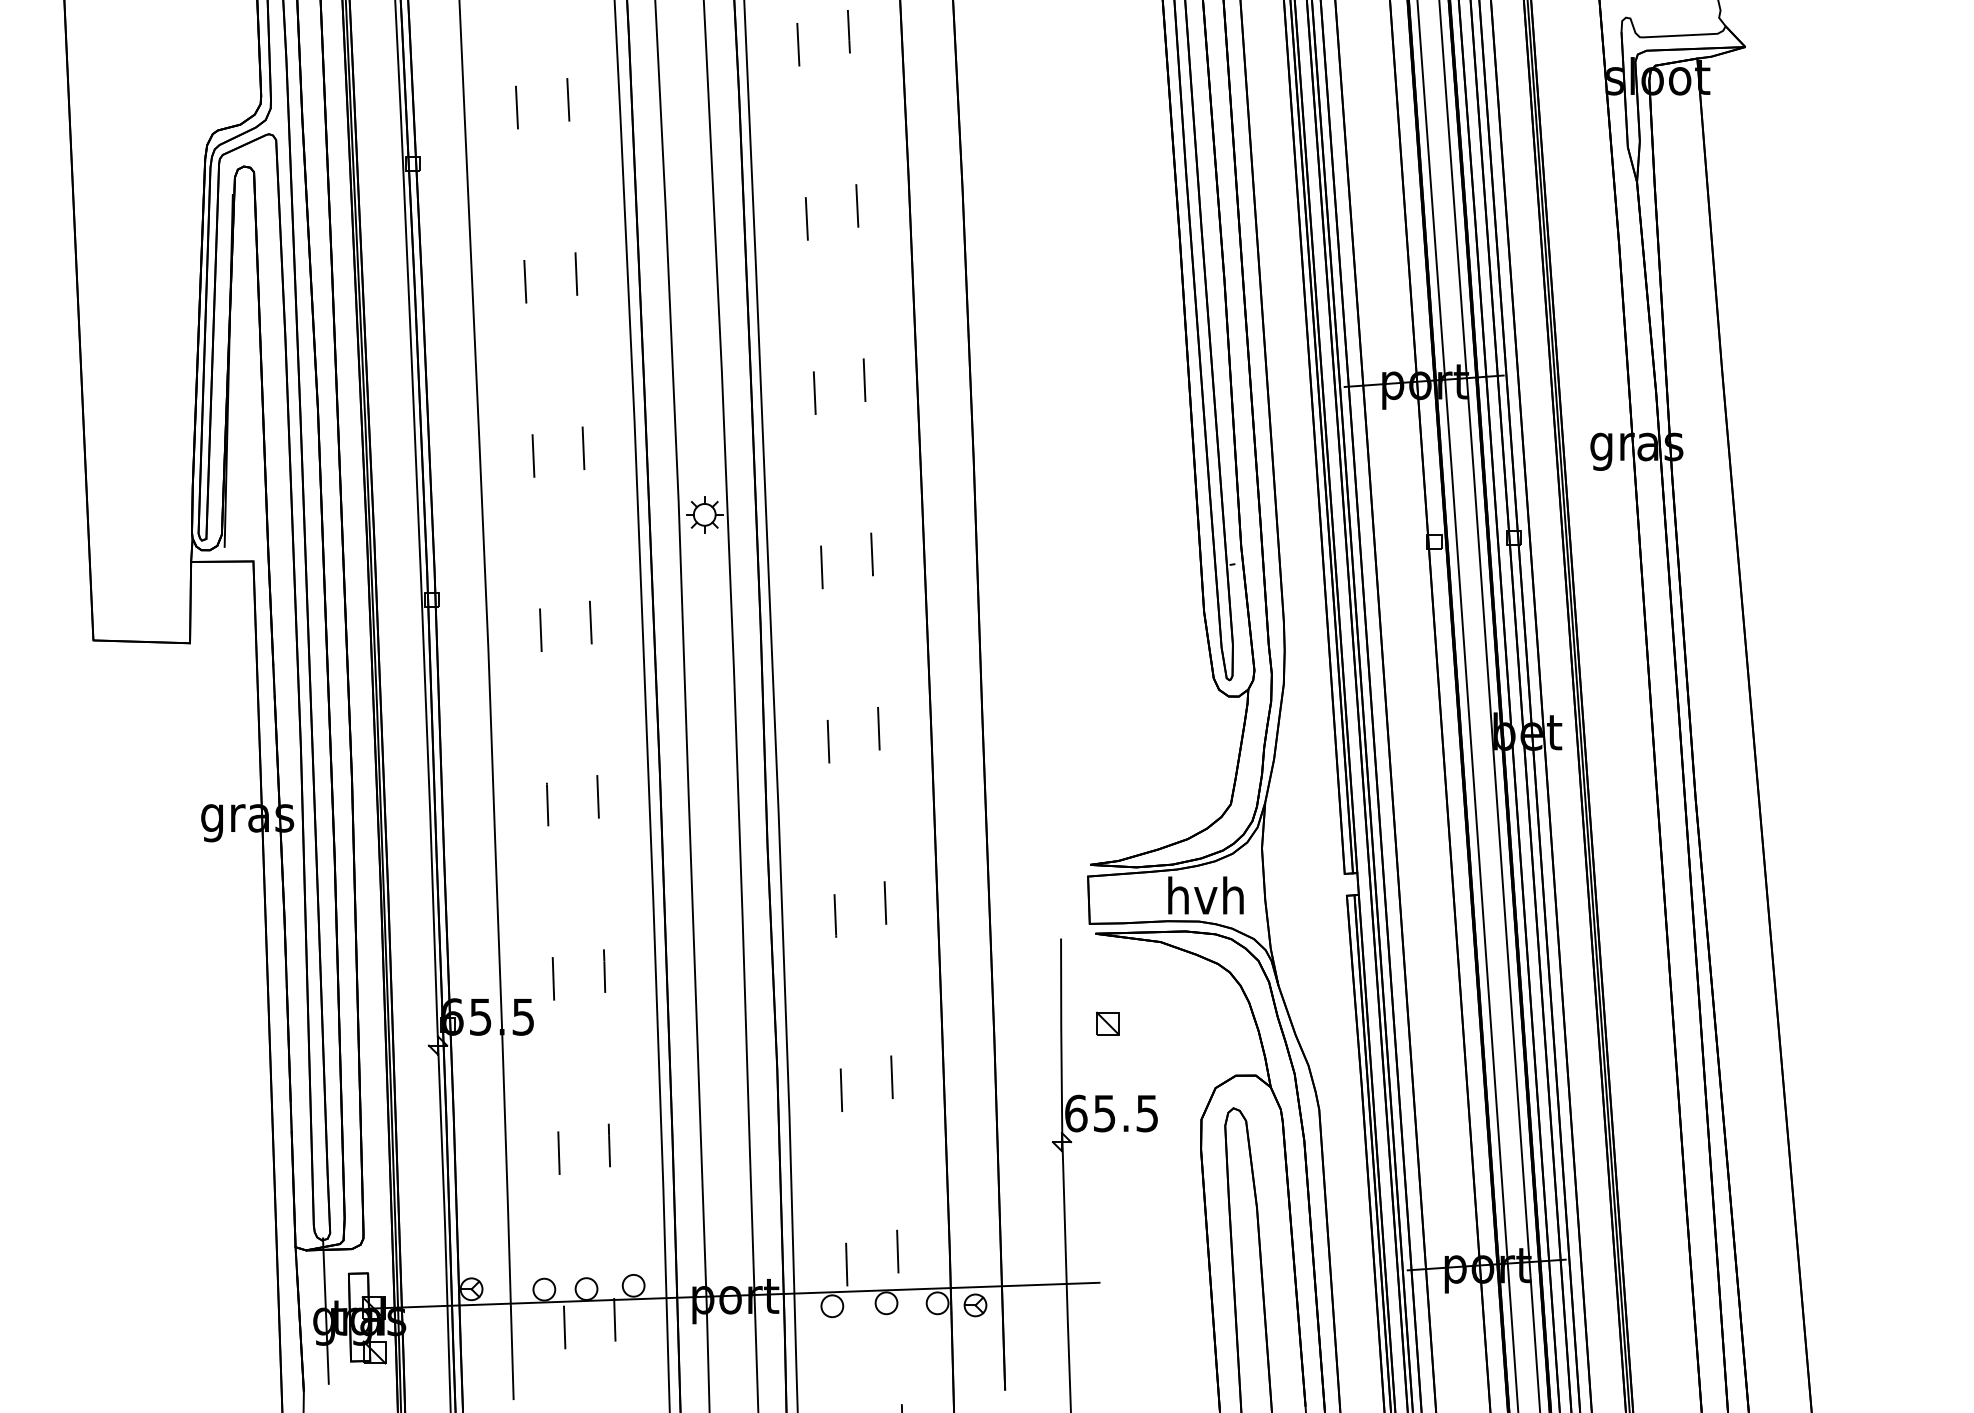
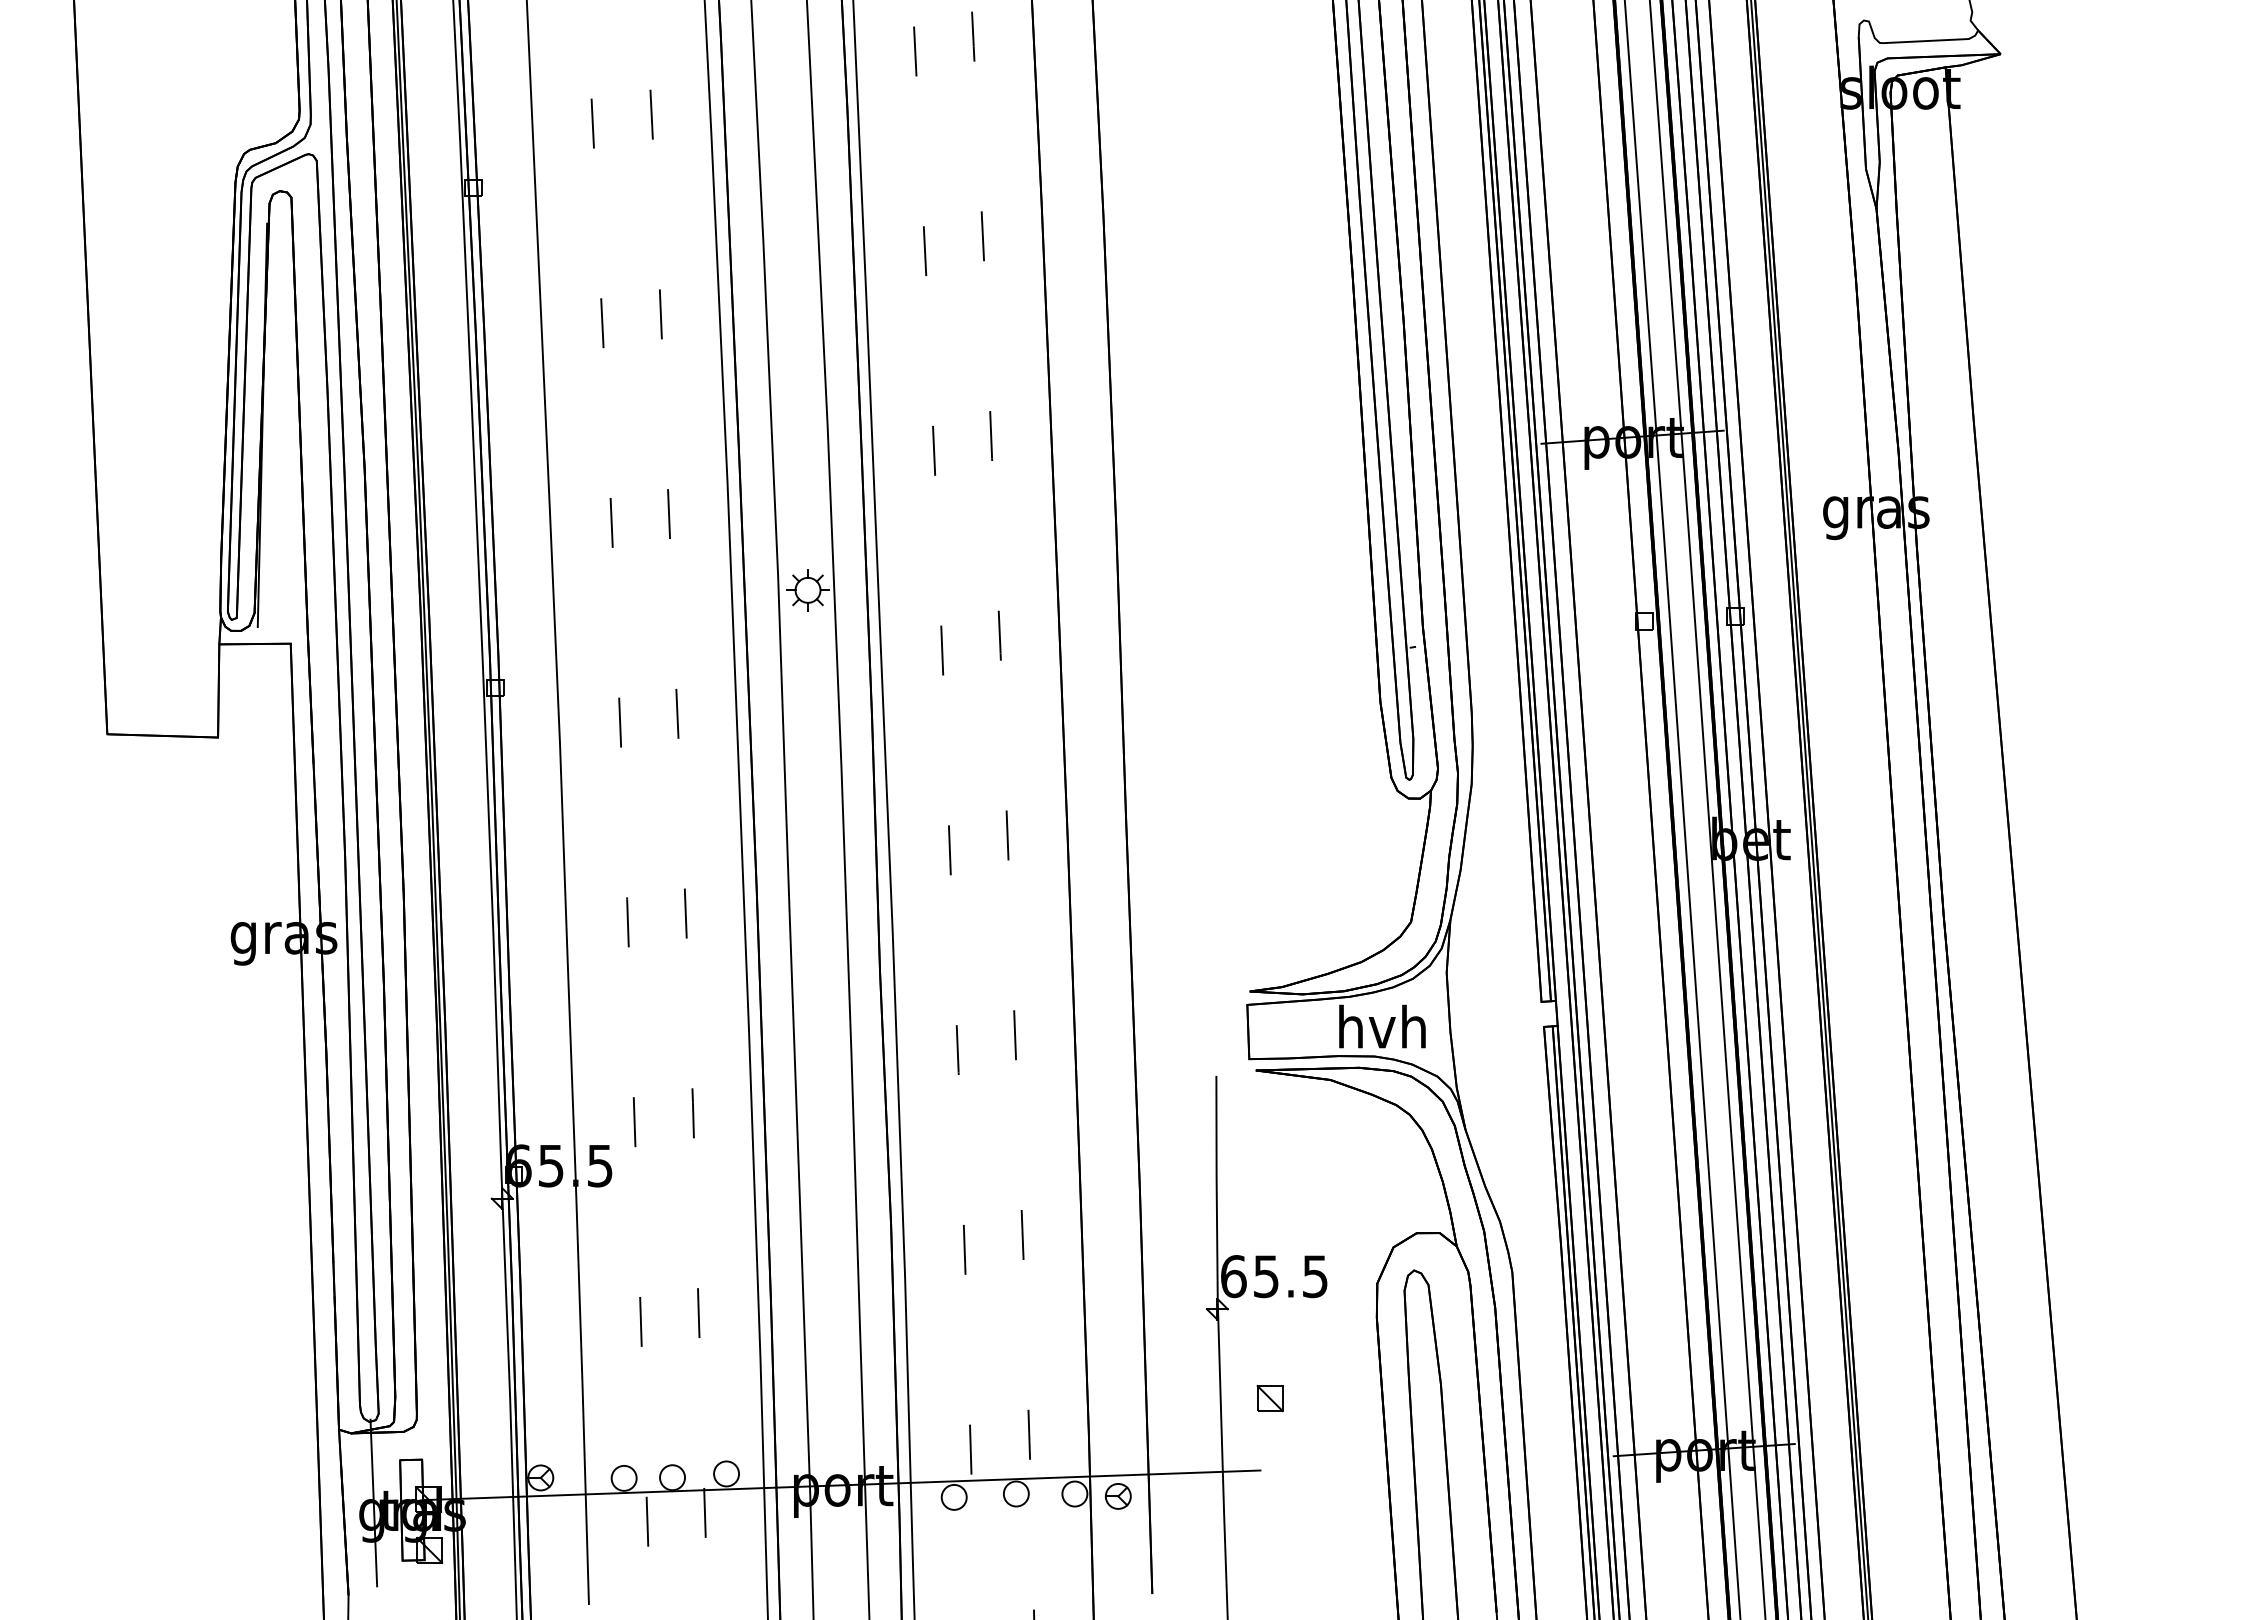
part: (1107, 1023) -> (1269, 1398), moved

